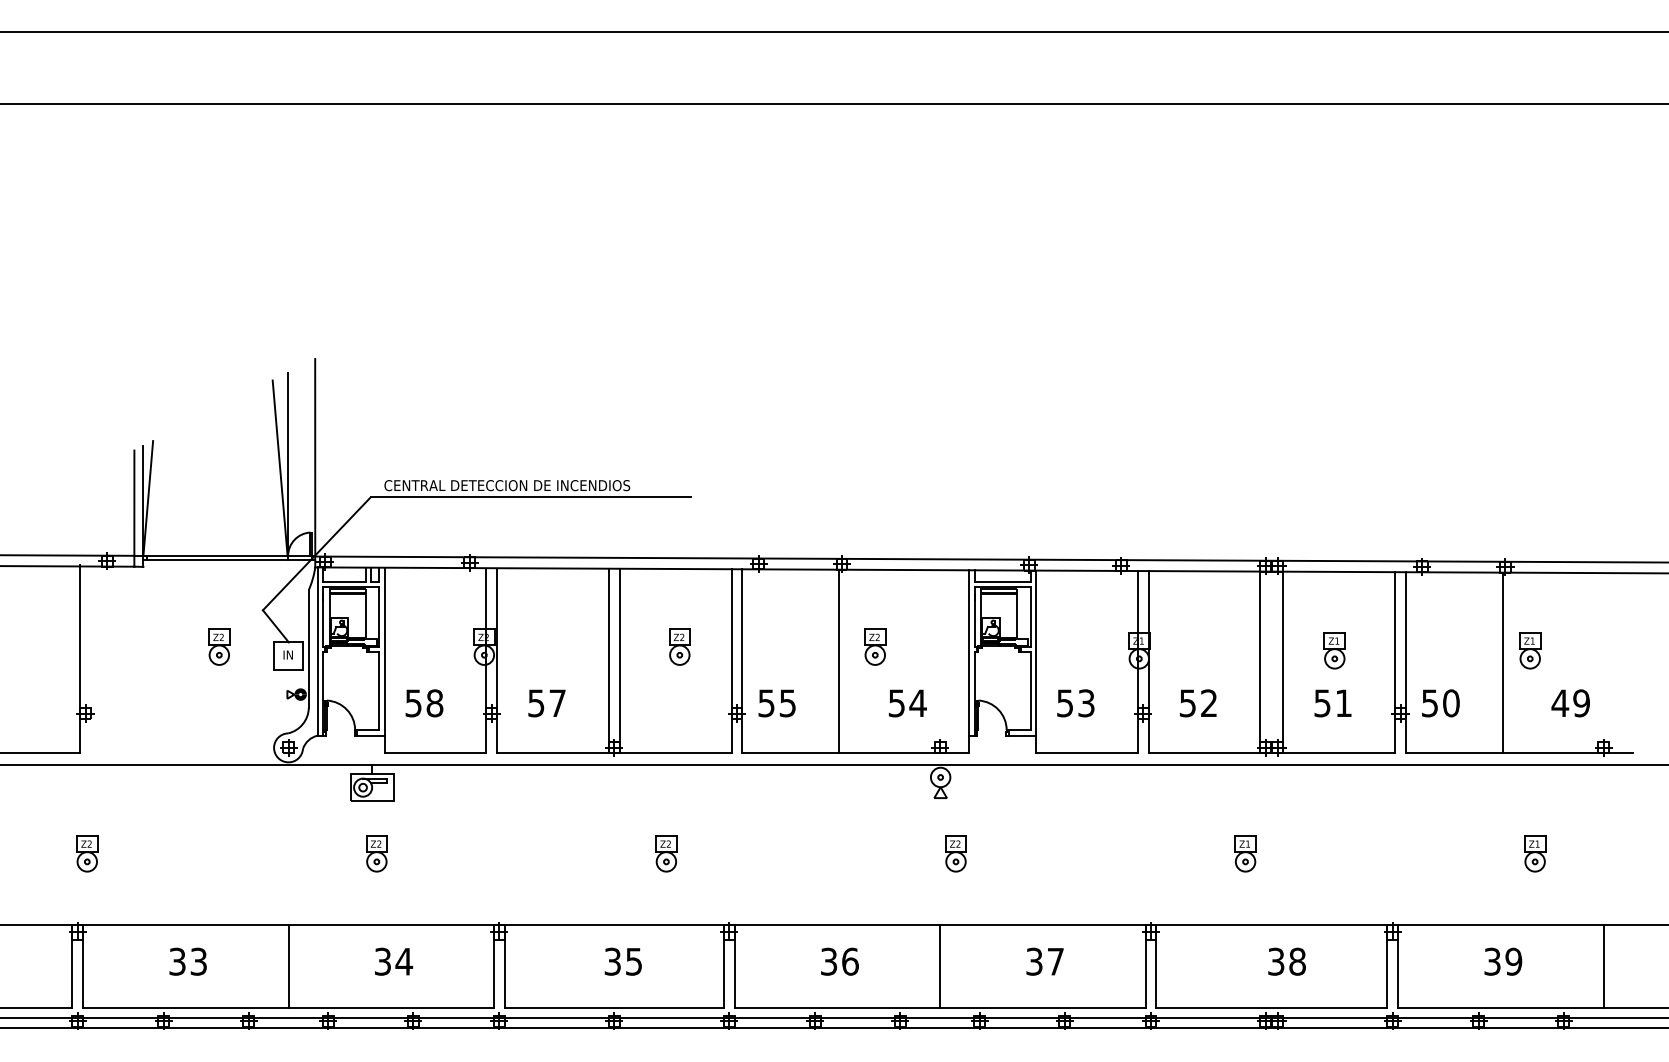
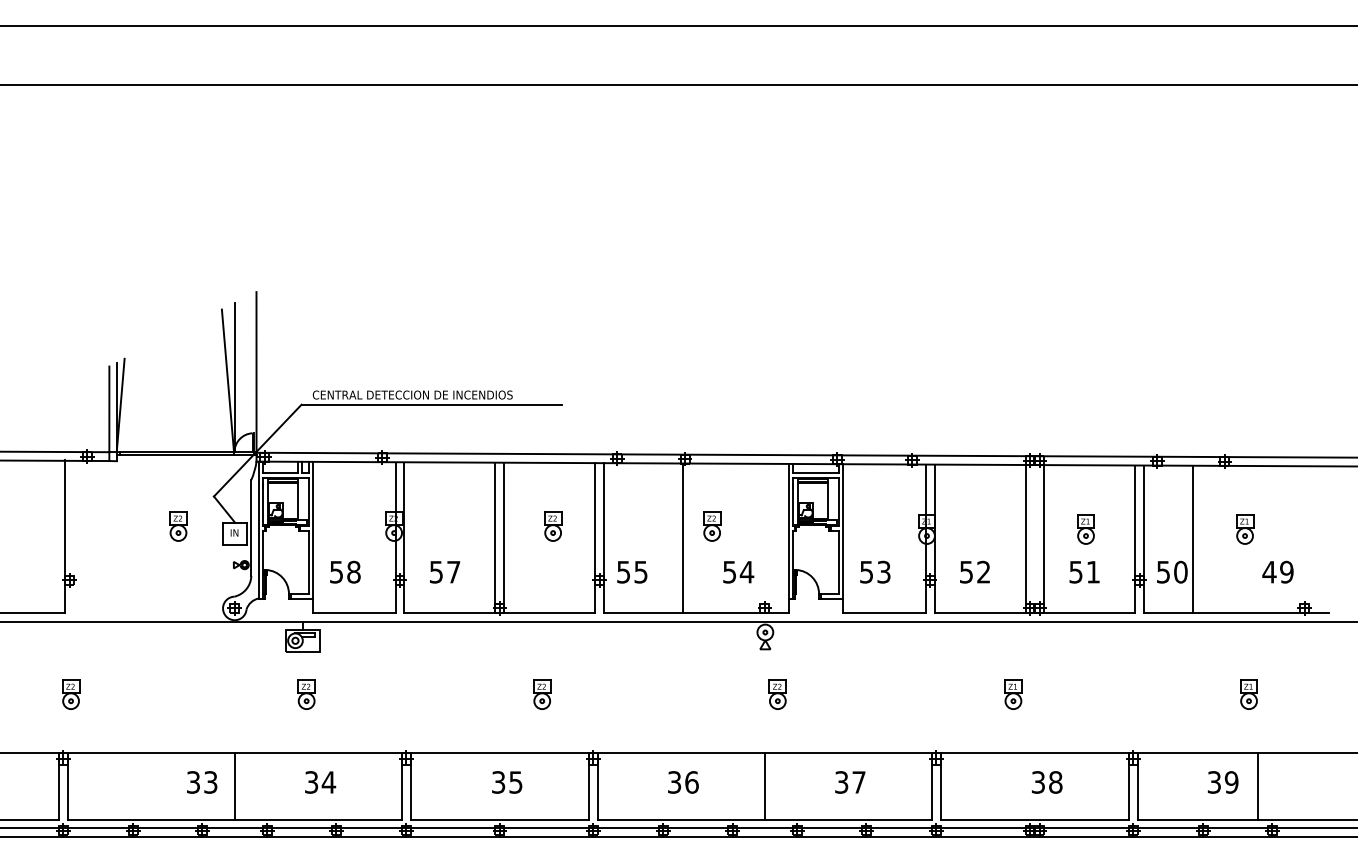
line: (1502, 661) -> (1192, 538), moved
text: (188, 961) -> (202, 782), moved
line: (1603, 966) -> (1257, 786), moved

